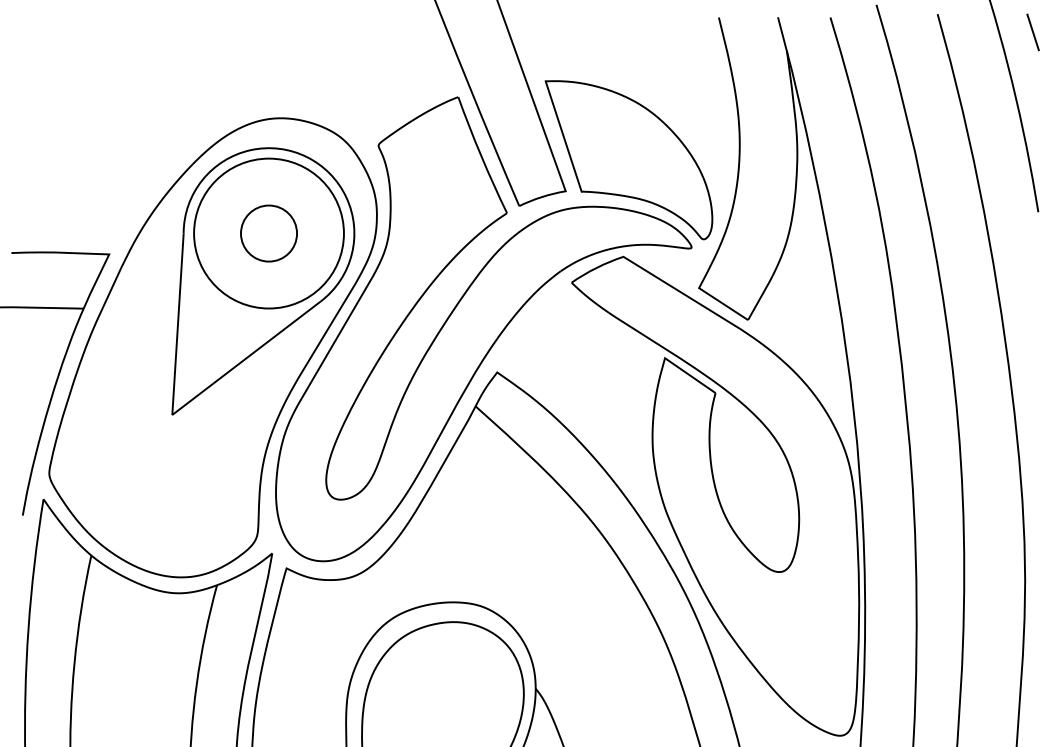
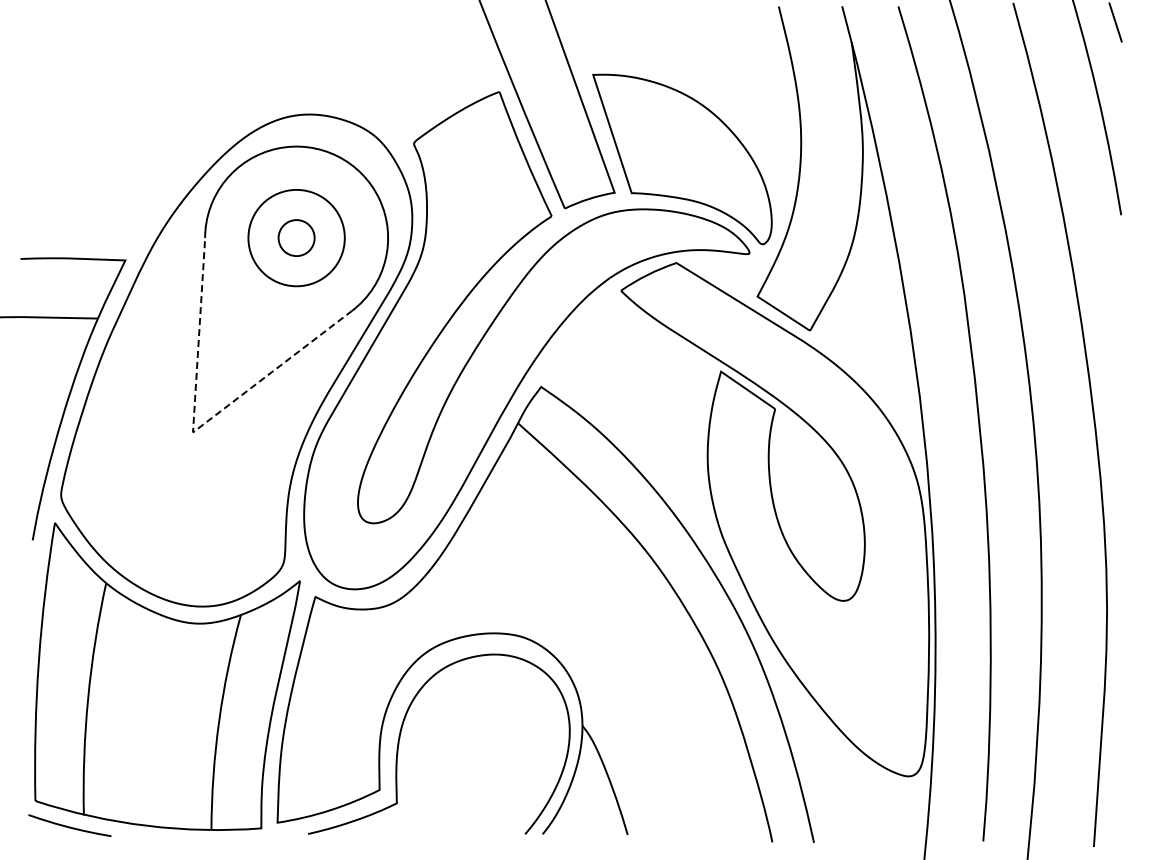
circle: (268, 233) -> (296, 237), size x0.6
circle: (268, 233) -> (296, 238), size x0.6
line: (173, 414) -> (194, 431), solid -> dashed

